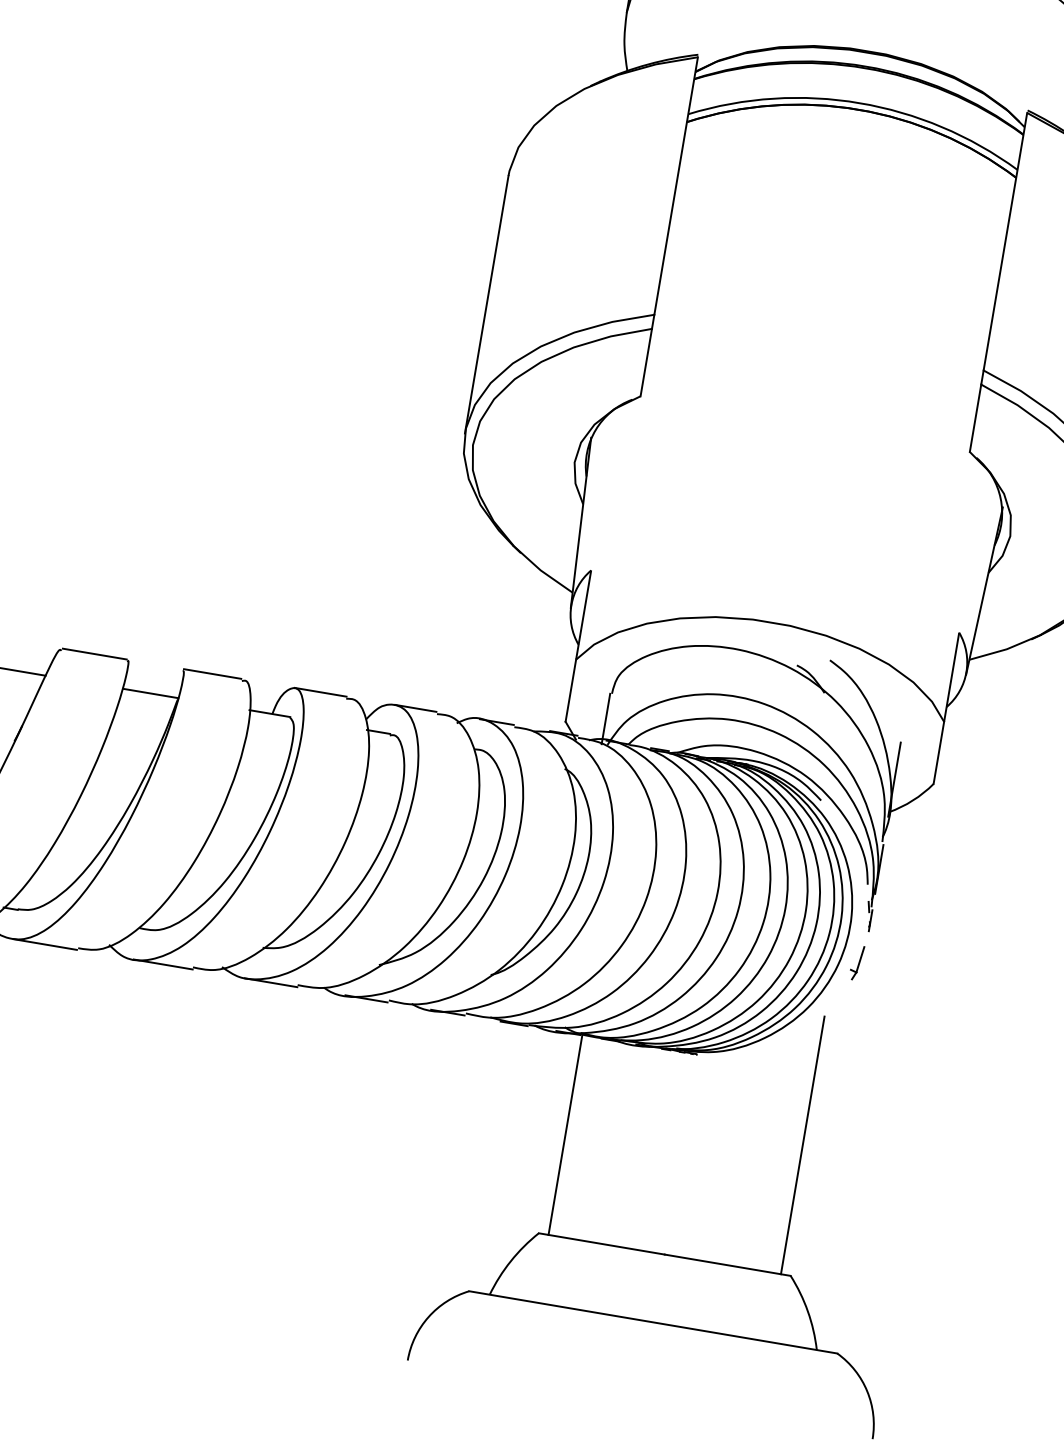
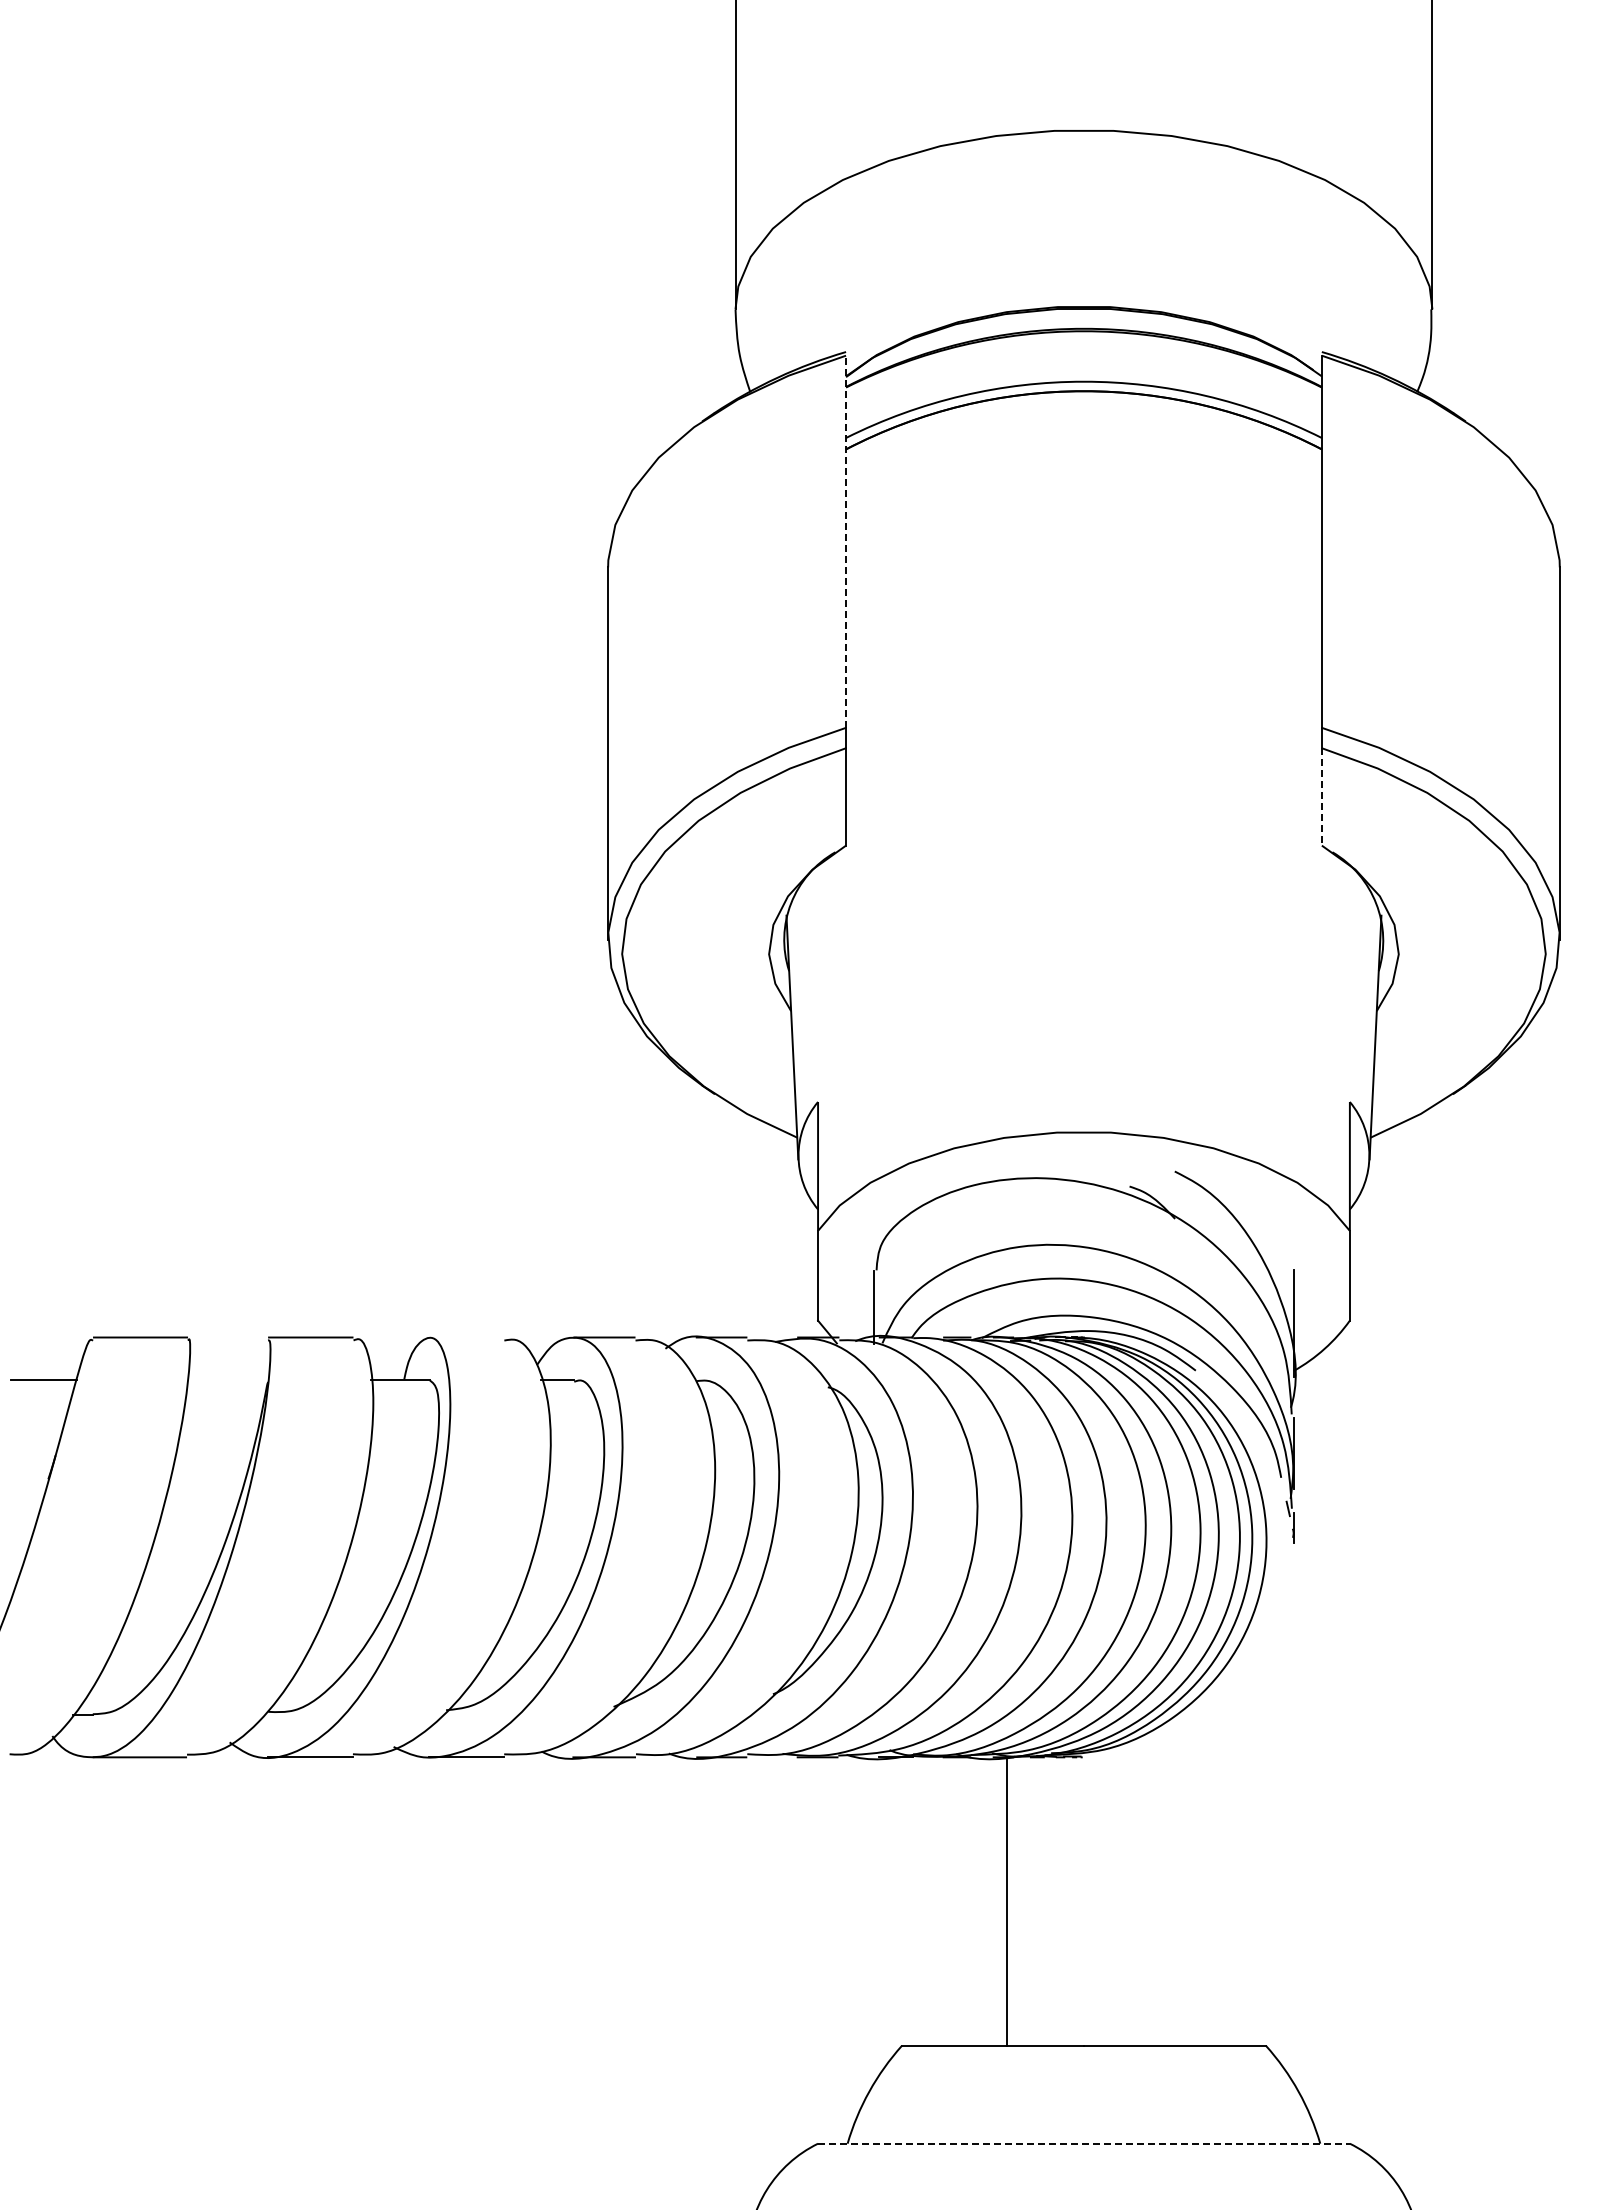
line: (676, 185) -> (846, 541), solid -> dashed
line: (975, 417) -> (1321, 796), solid -> dashed
line: (320, 692) -> (466, 1337), removed
line: (150, 693) -> (228, 1379), removed
part: (856, 963) -> (1284, 1590), removed
line: (565, 1135) -> (1007, 1901), moved
line: (802, 1145) -> (1251, 1859), removed
line: (652, 1322) -> (1083, 2143), solid -> dashed

